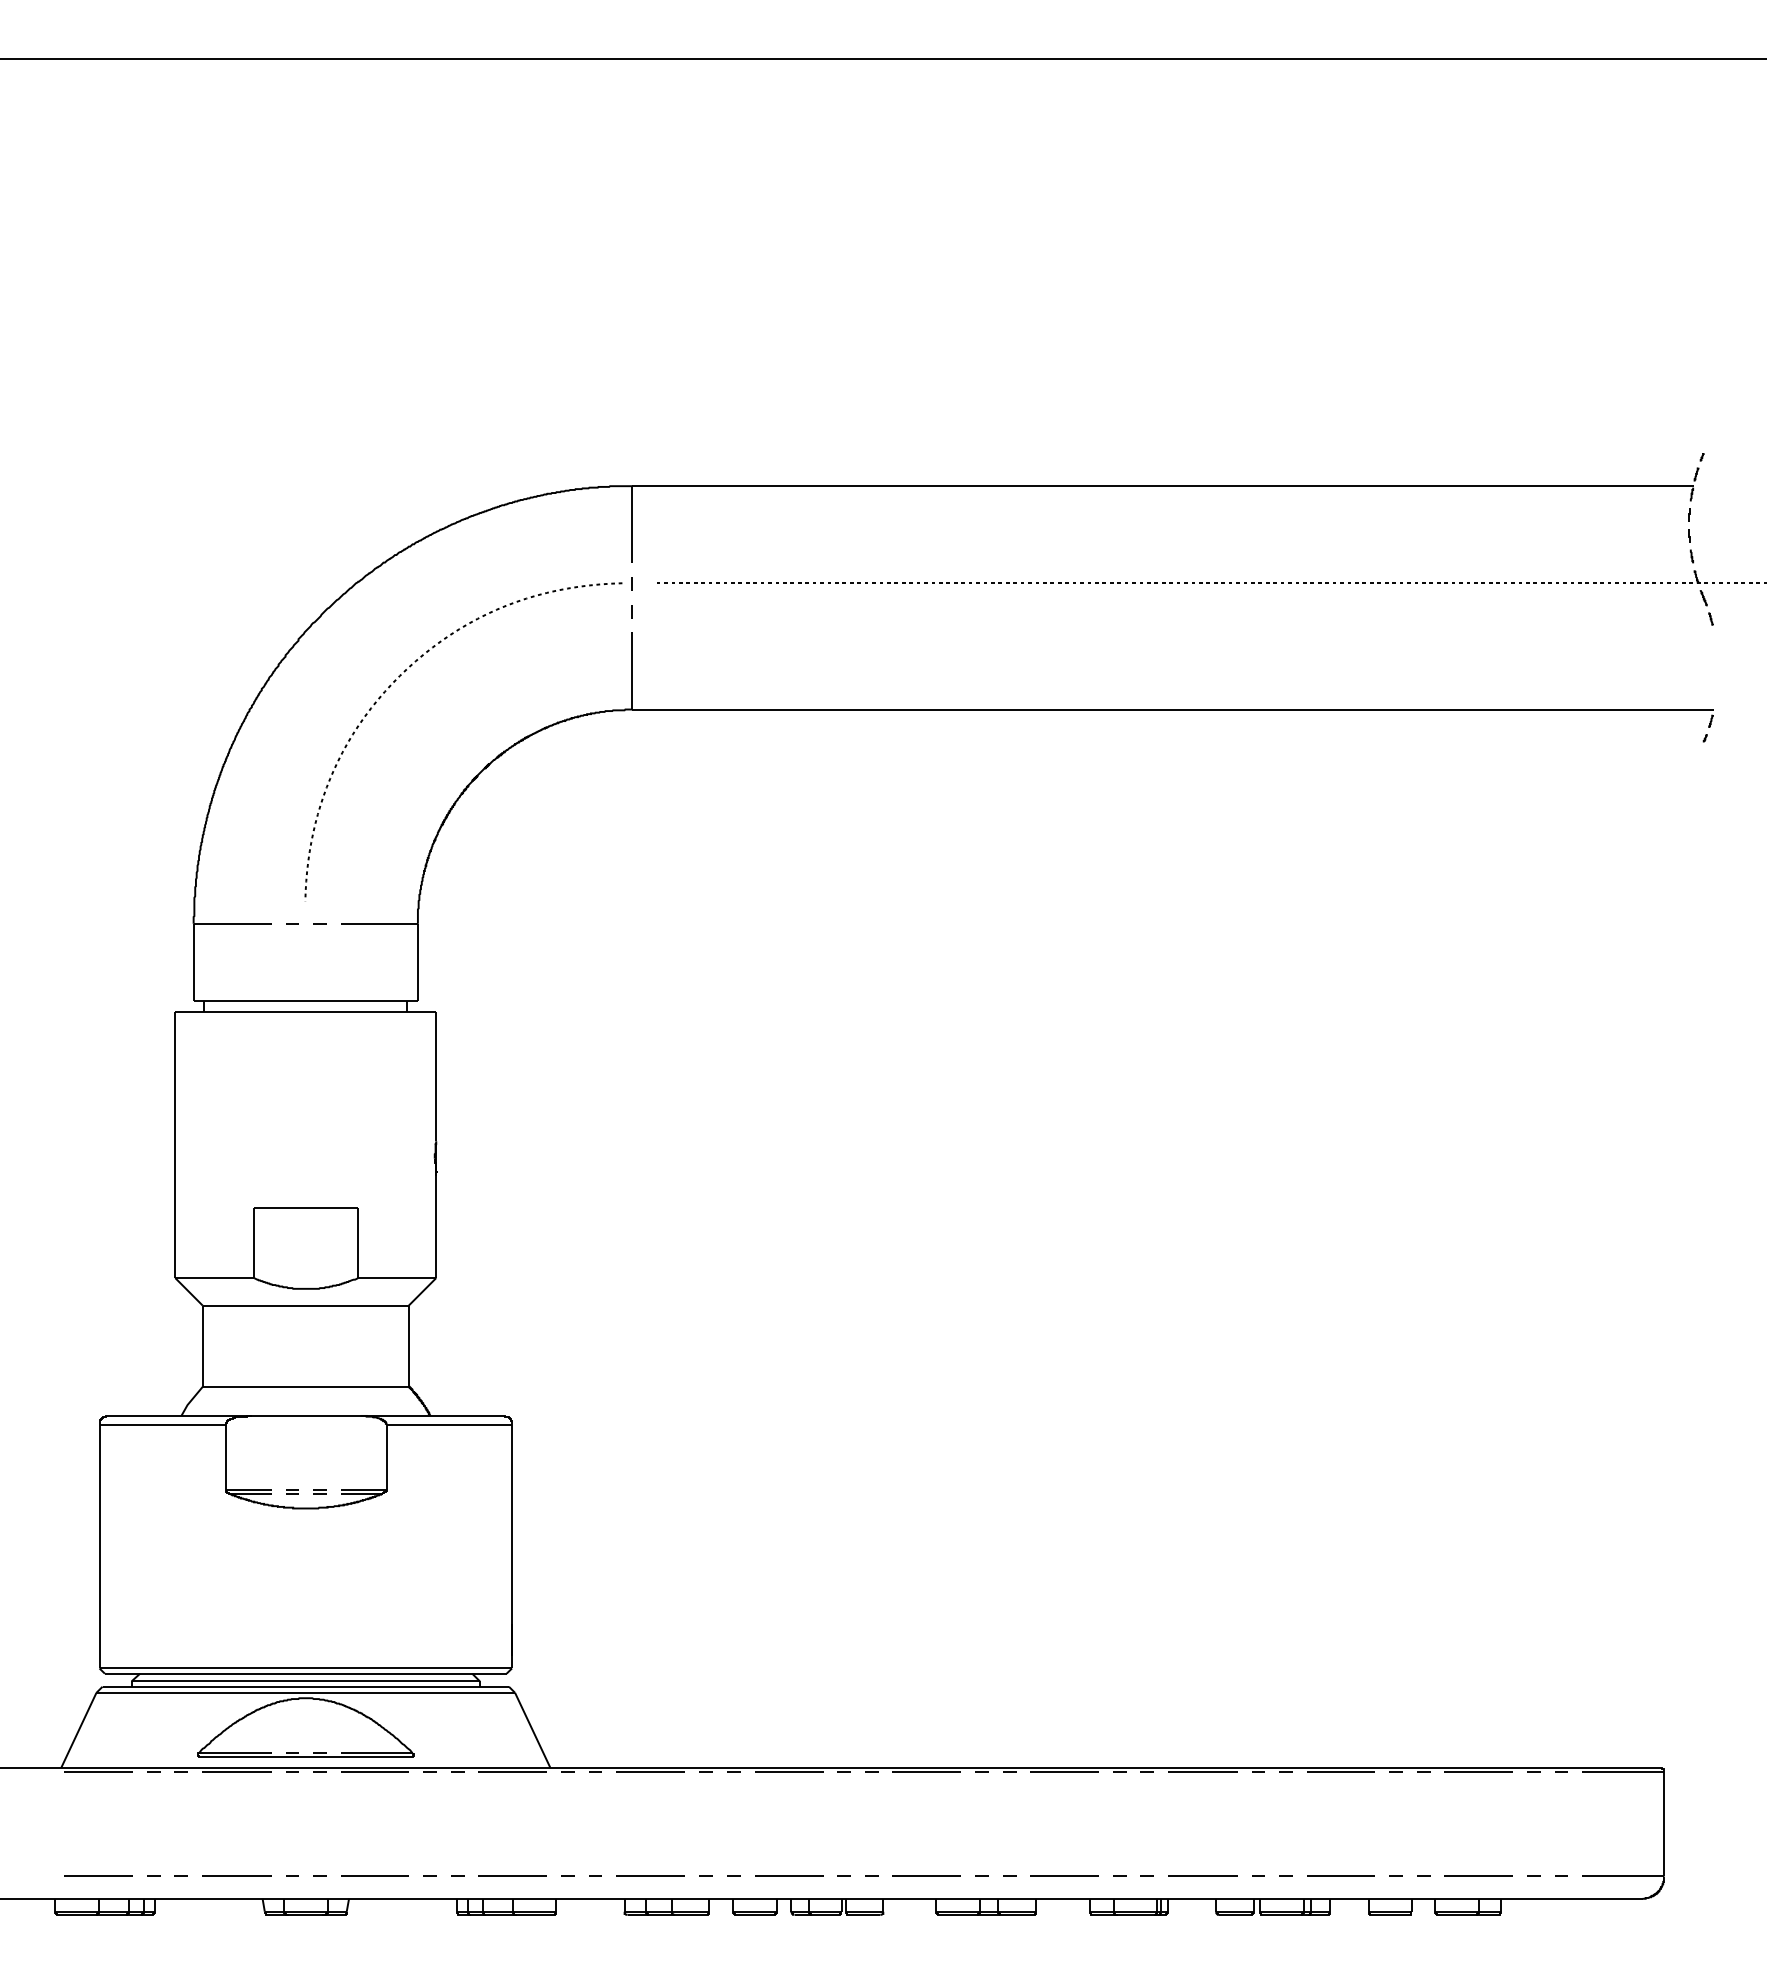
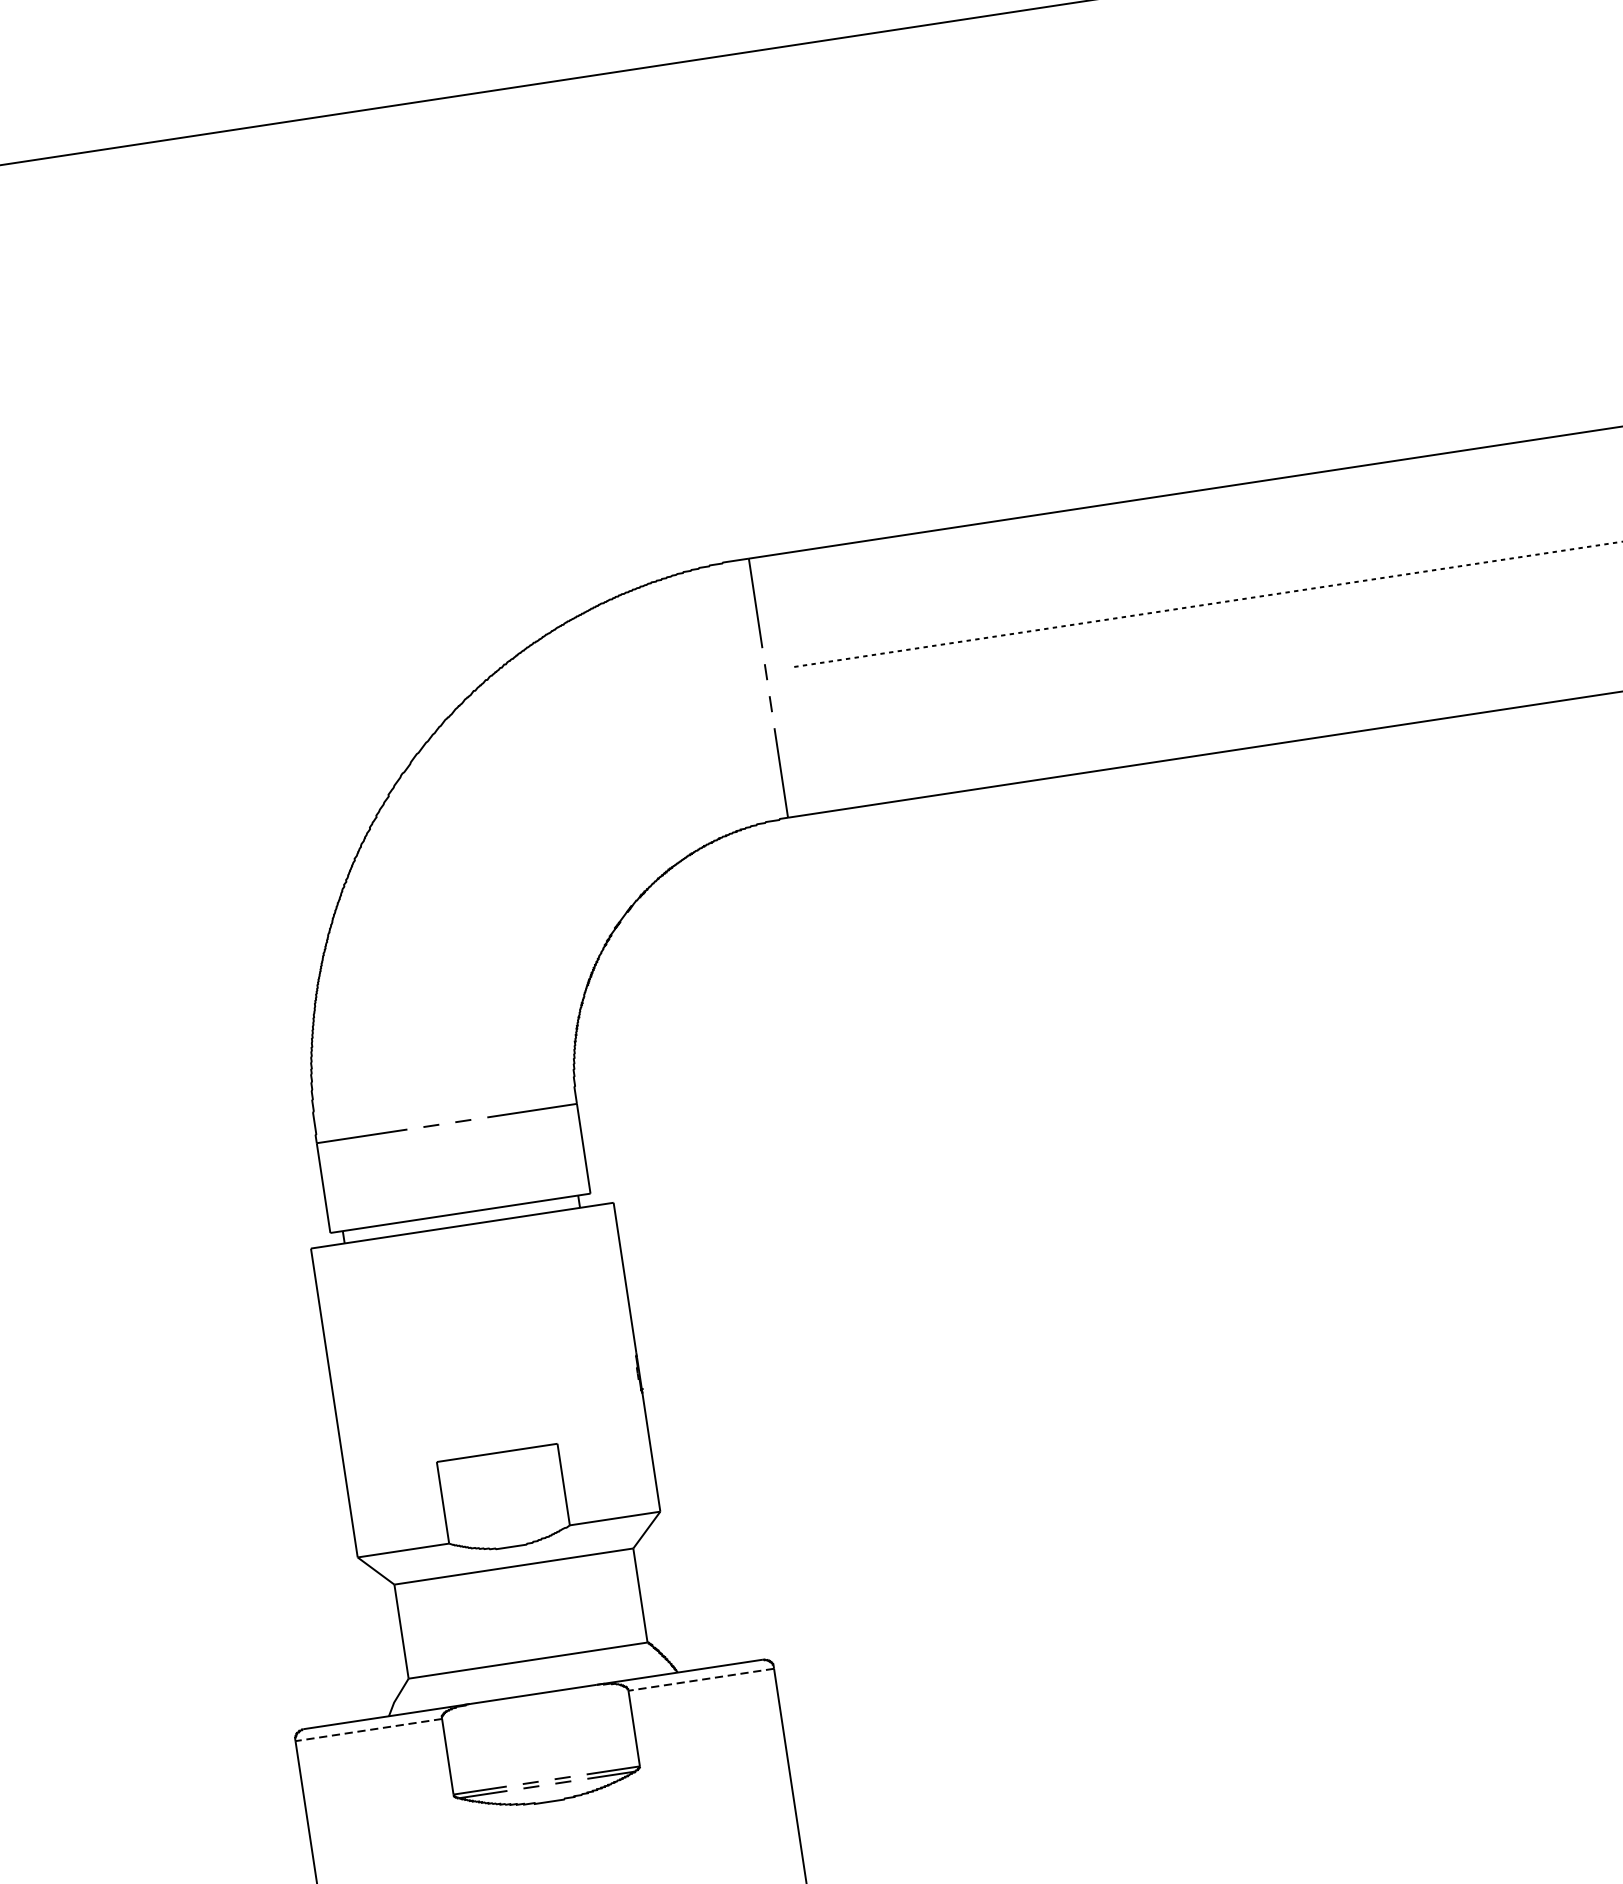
curve: (399, 677) -> (512, 821), removed
line: (162, 1424) -> (368, 1729), solid -> dashed
line: (449, 1424) -> (701, 1679), solid -> dashed

